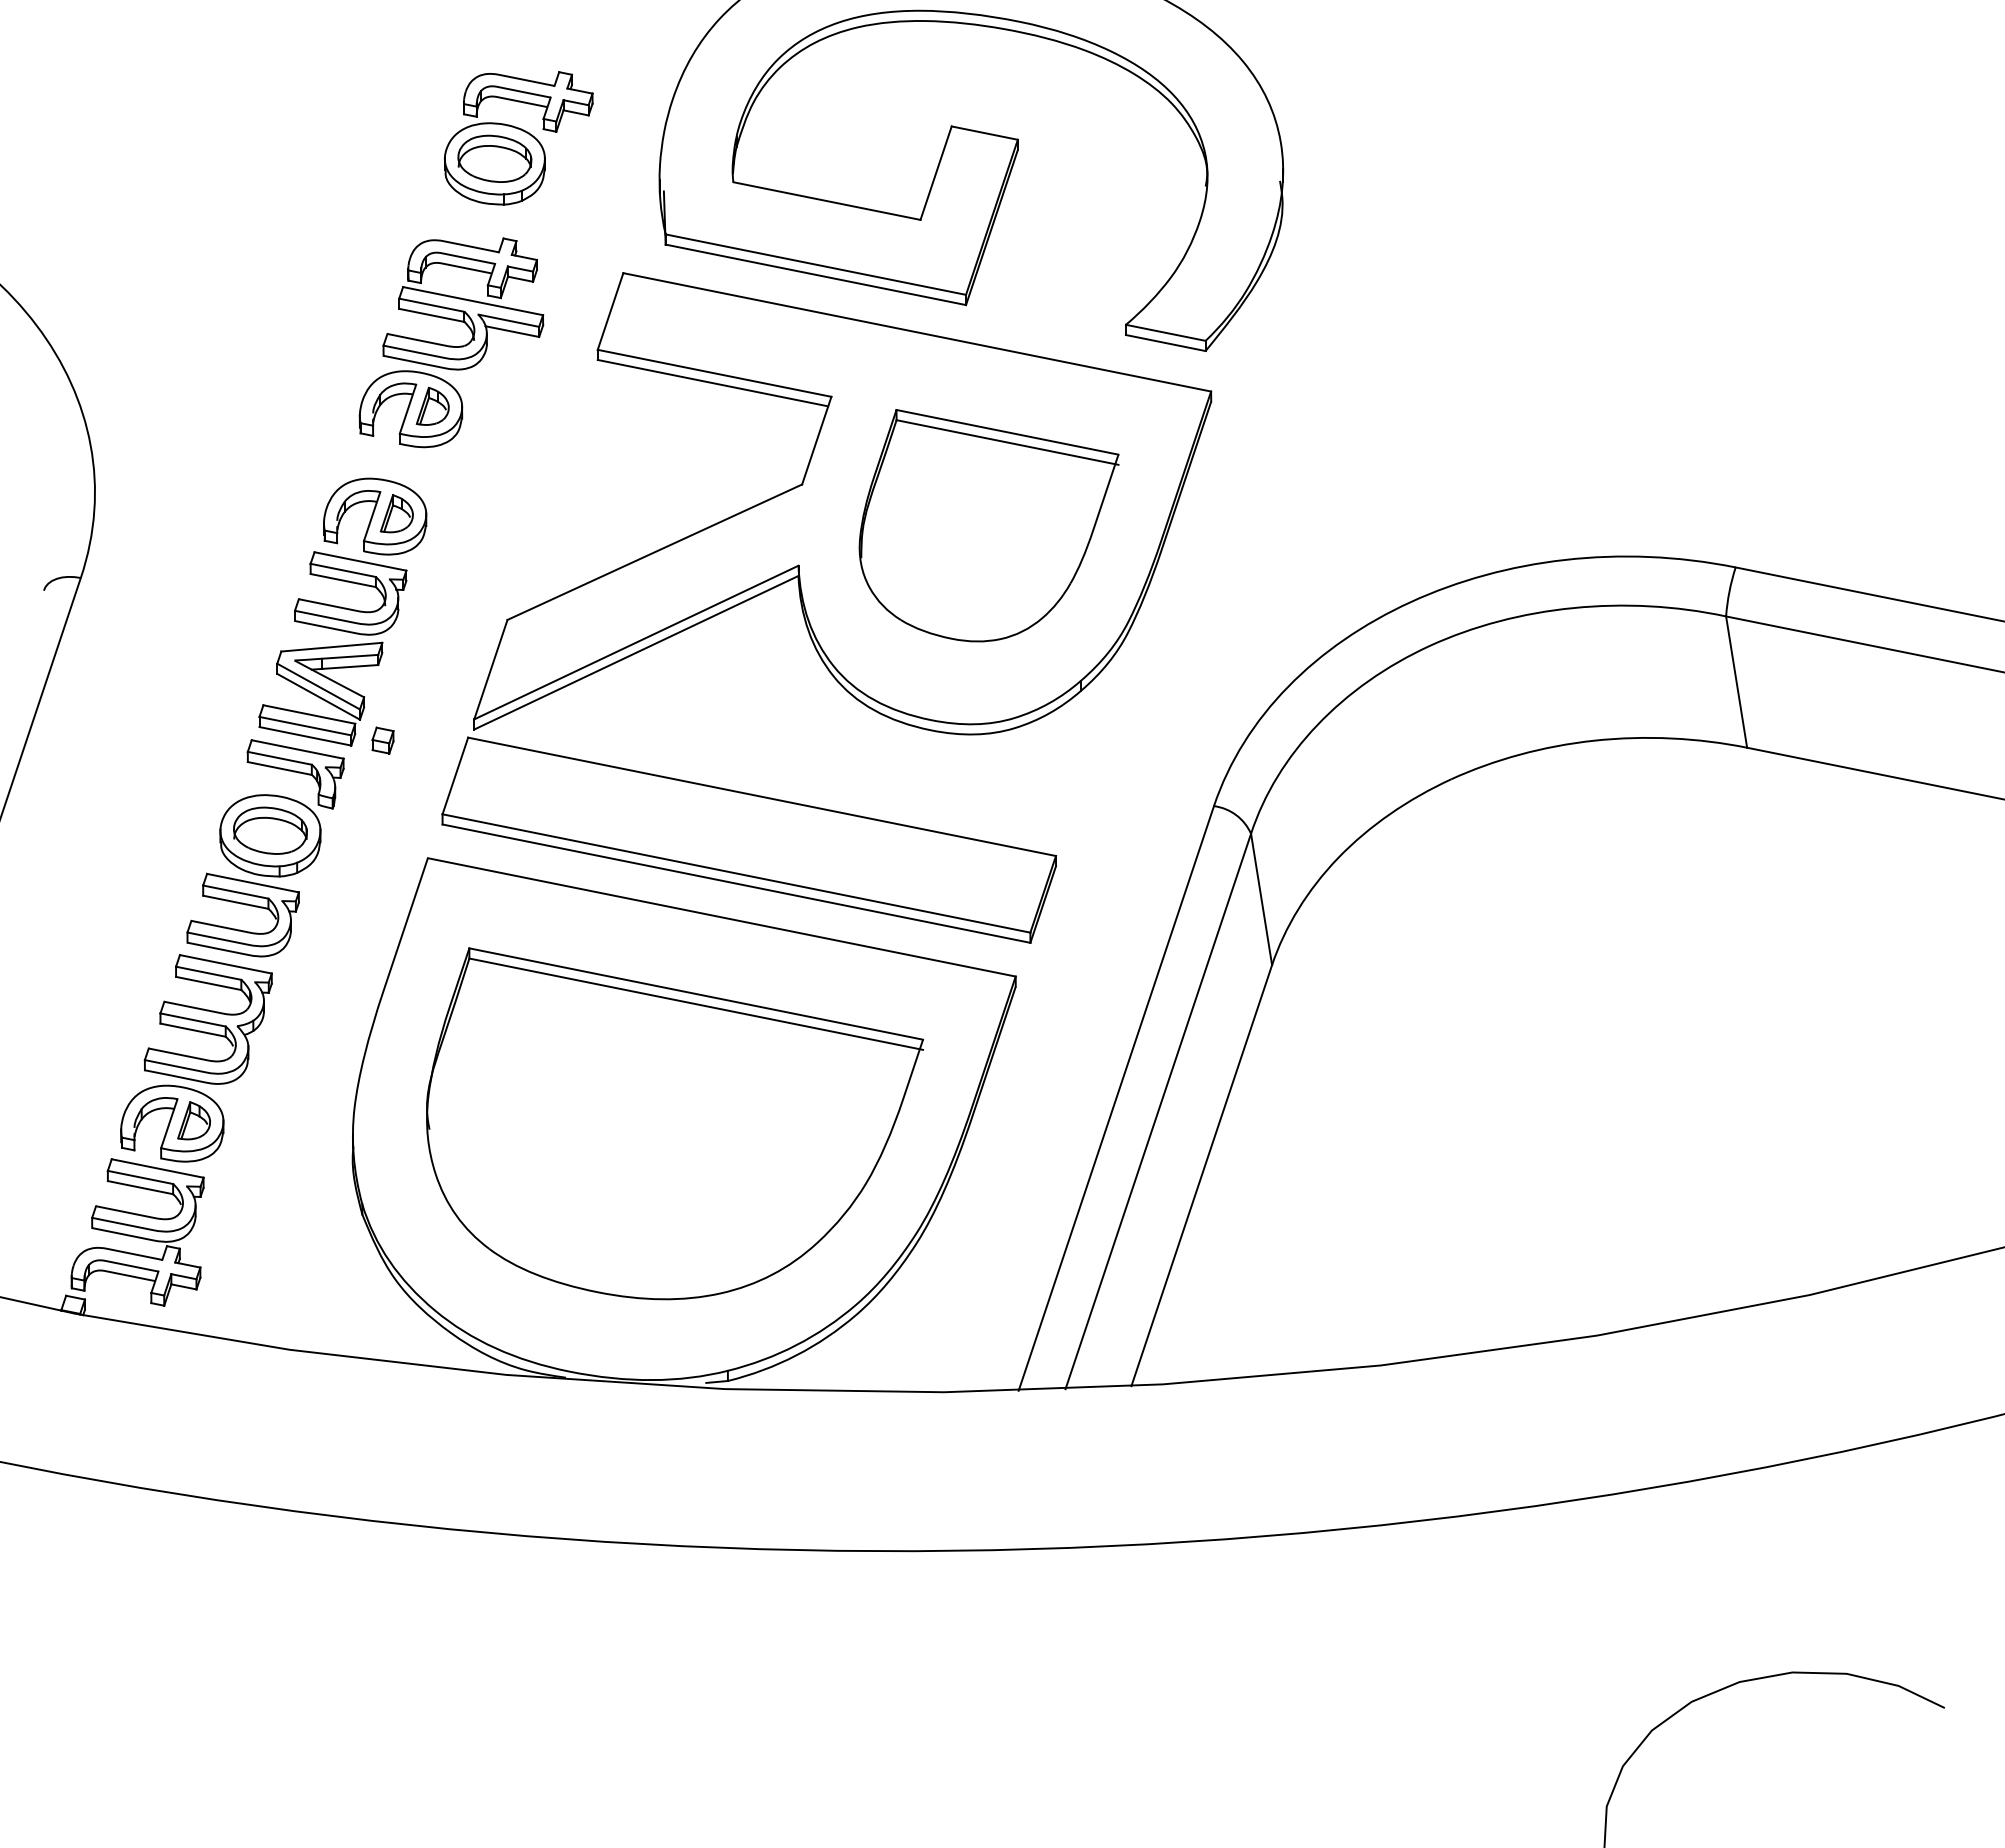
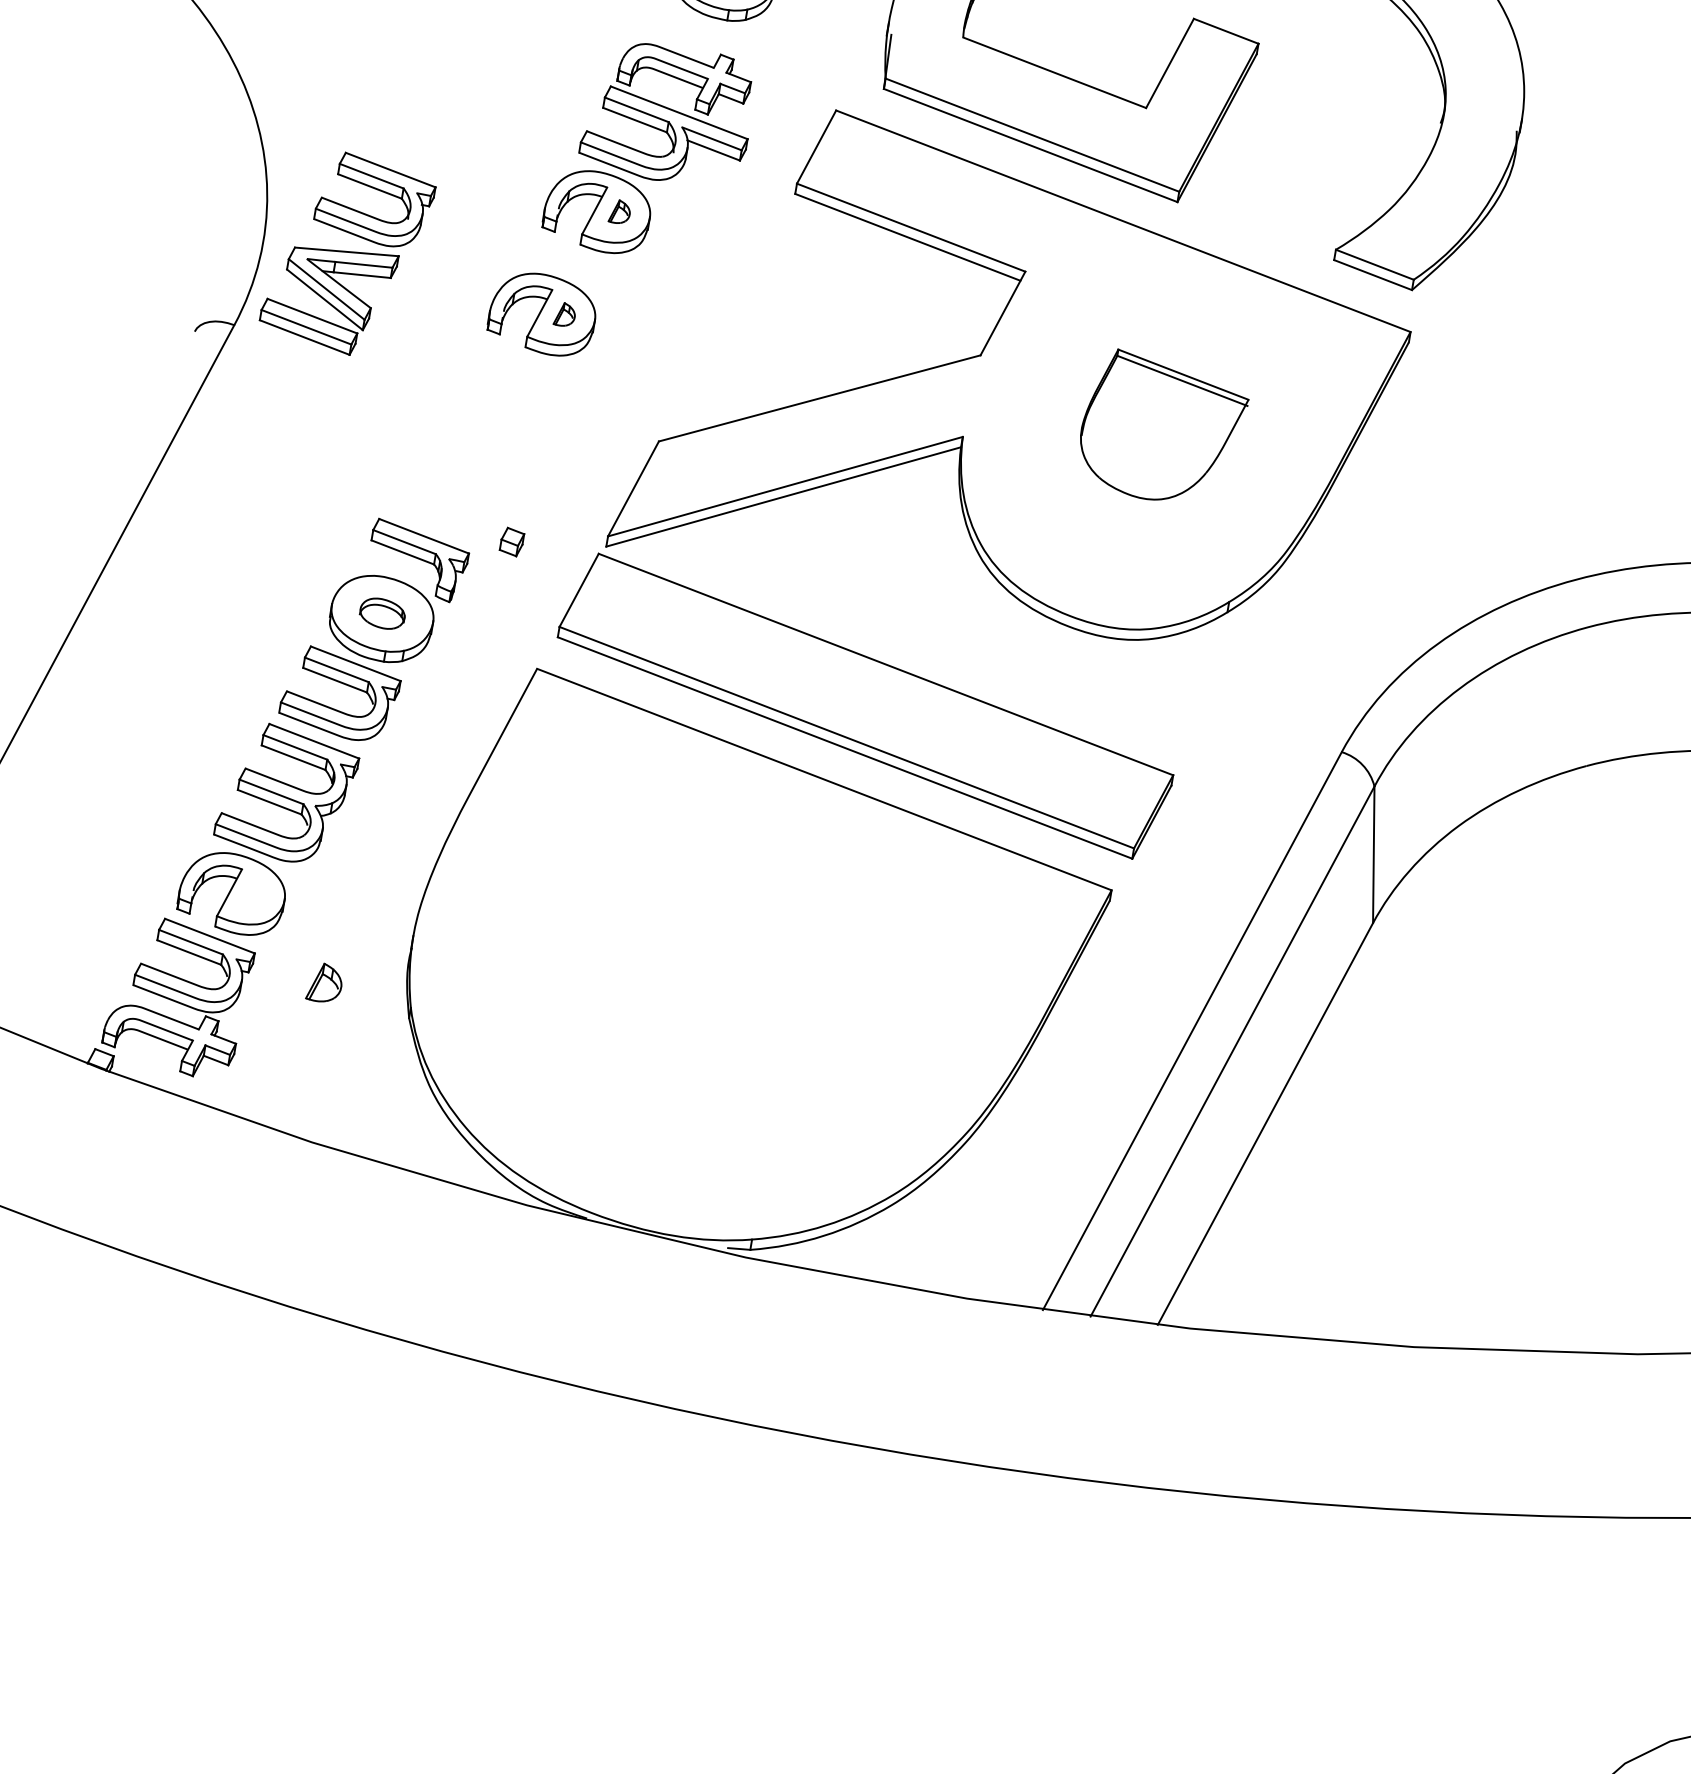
part: (432, 405) -> (620, 211), size x0.6
part: (396, 513) -> (564, 314), size x0.6
part: (988, 525) -> (1162, 429), size x0.6
part: (332, 648) -> (347, 253), moved
part: (270, 830) -> (382, 613), size x0.6
part: (193, 1120) -> (324, 982), moved
part: (674, 1123) -> (740, 980), removed

